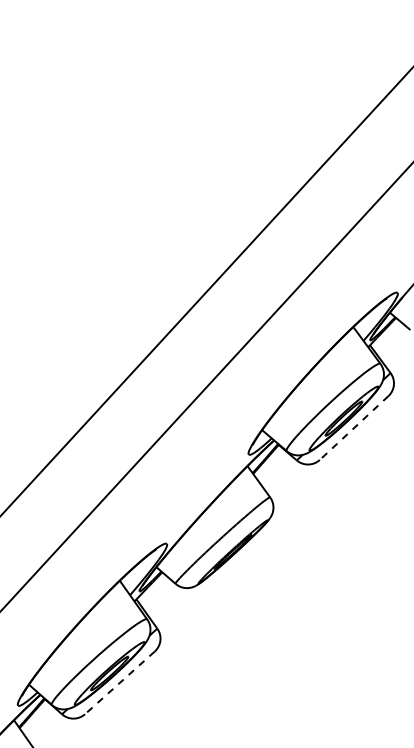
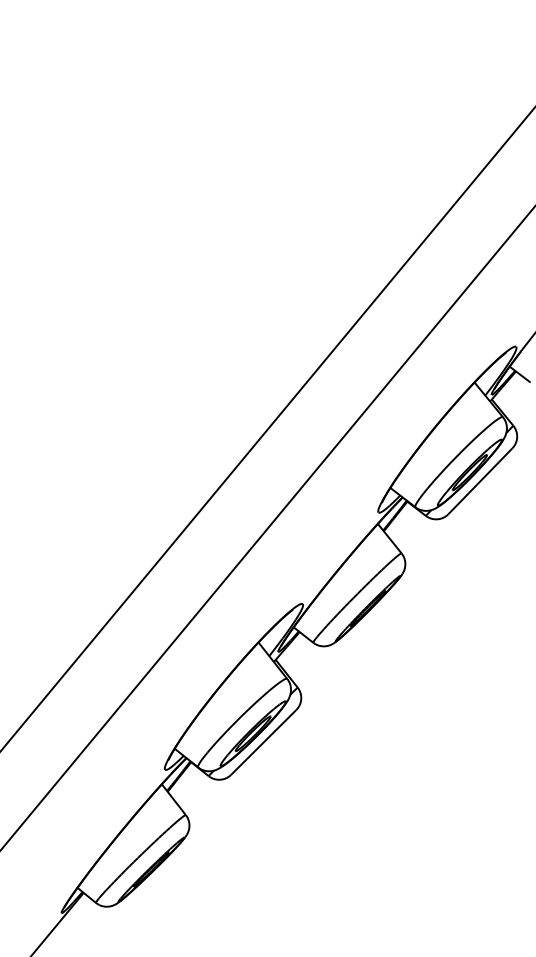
line: (354, 428) -> (480, 481), dashed -> solid
line: (119, 682) -> (263, 742), dashed -> solid

